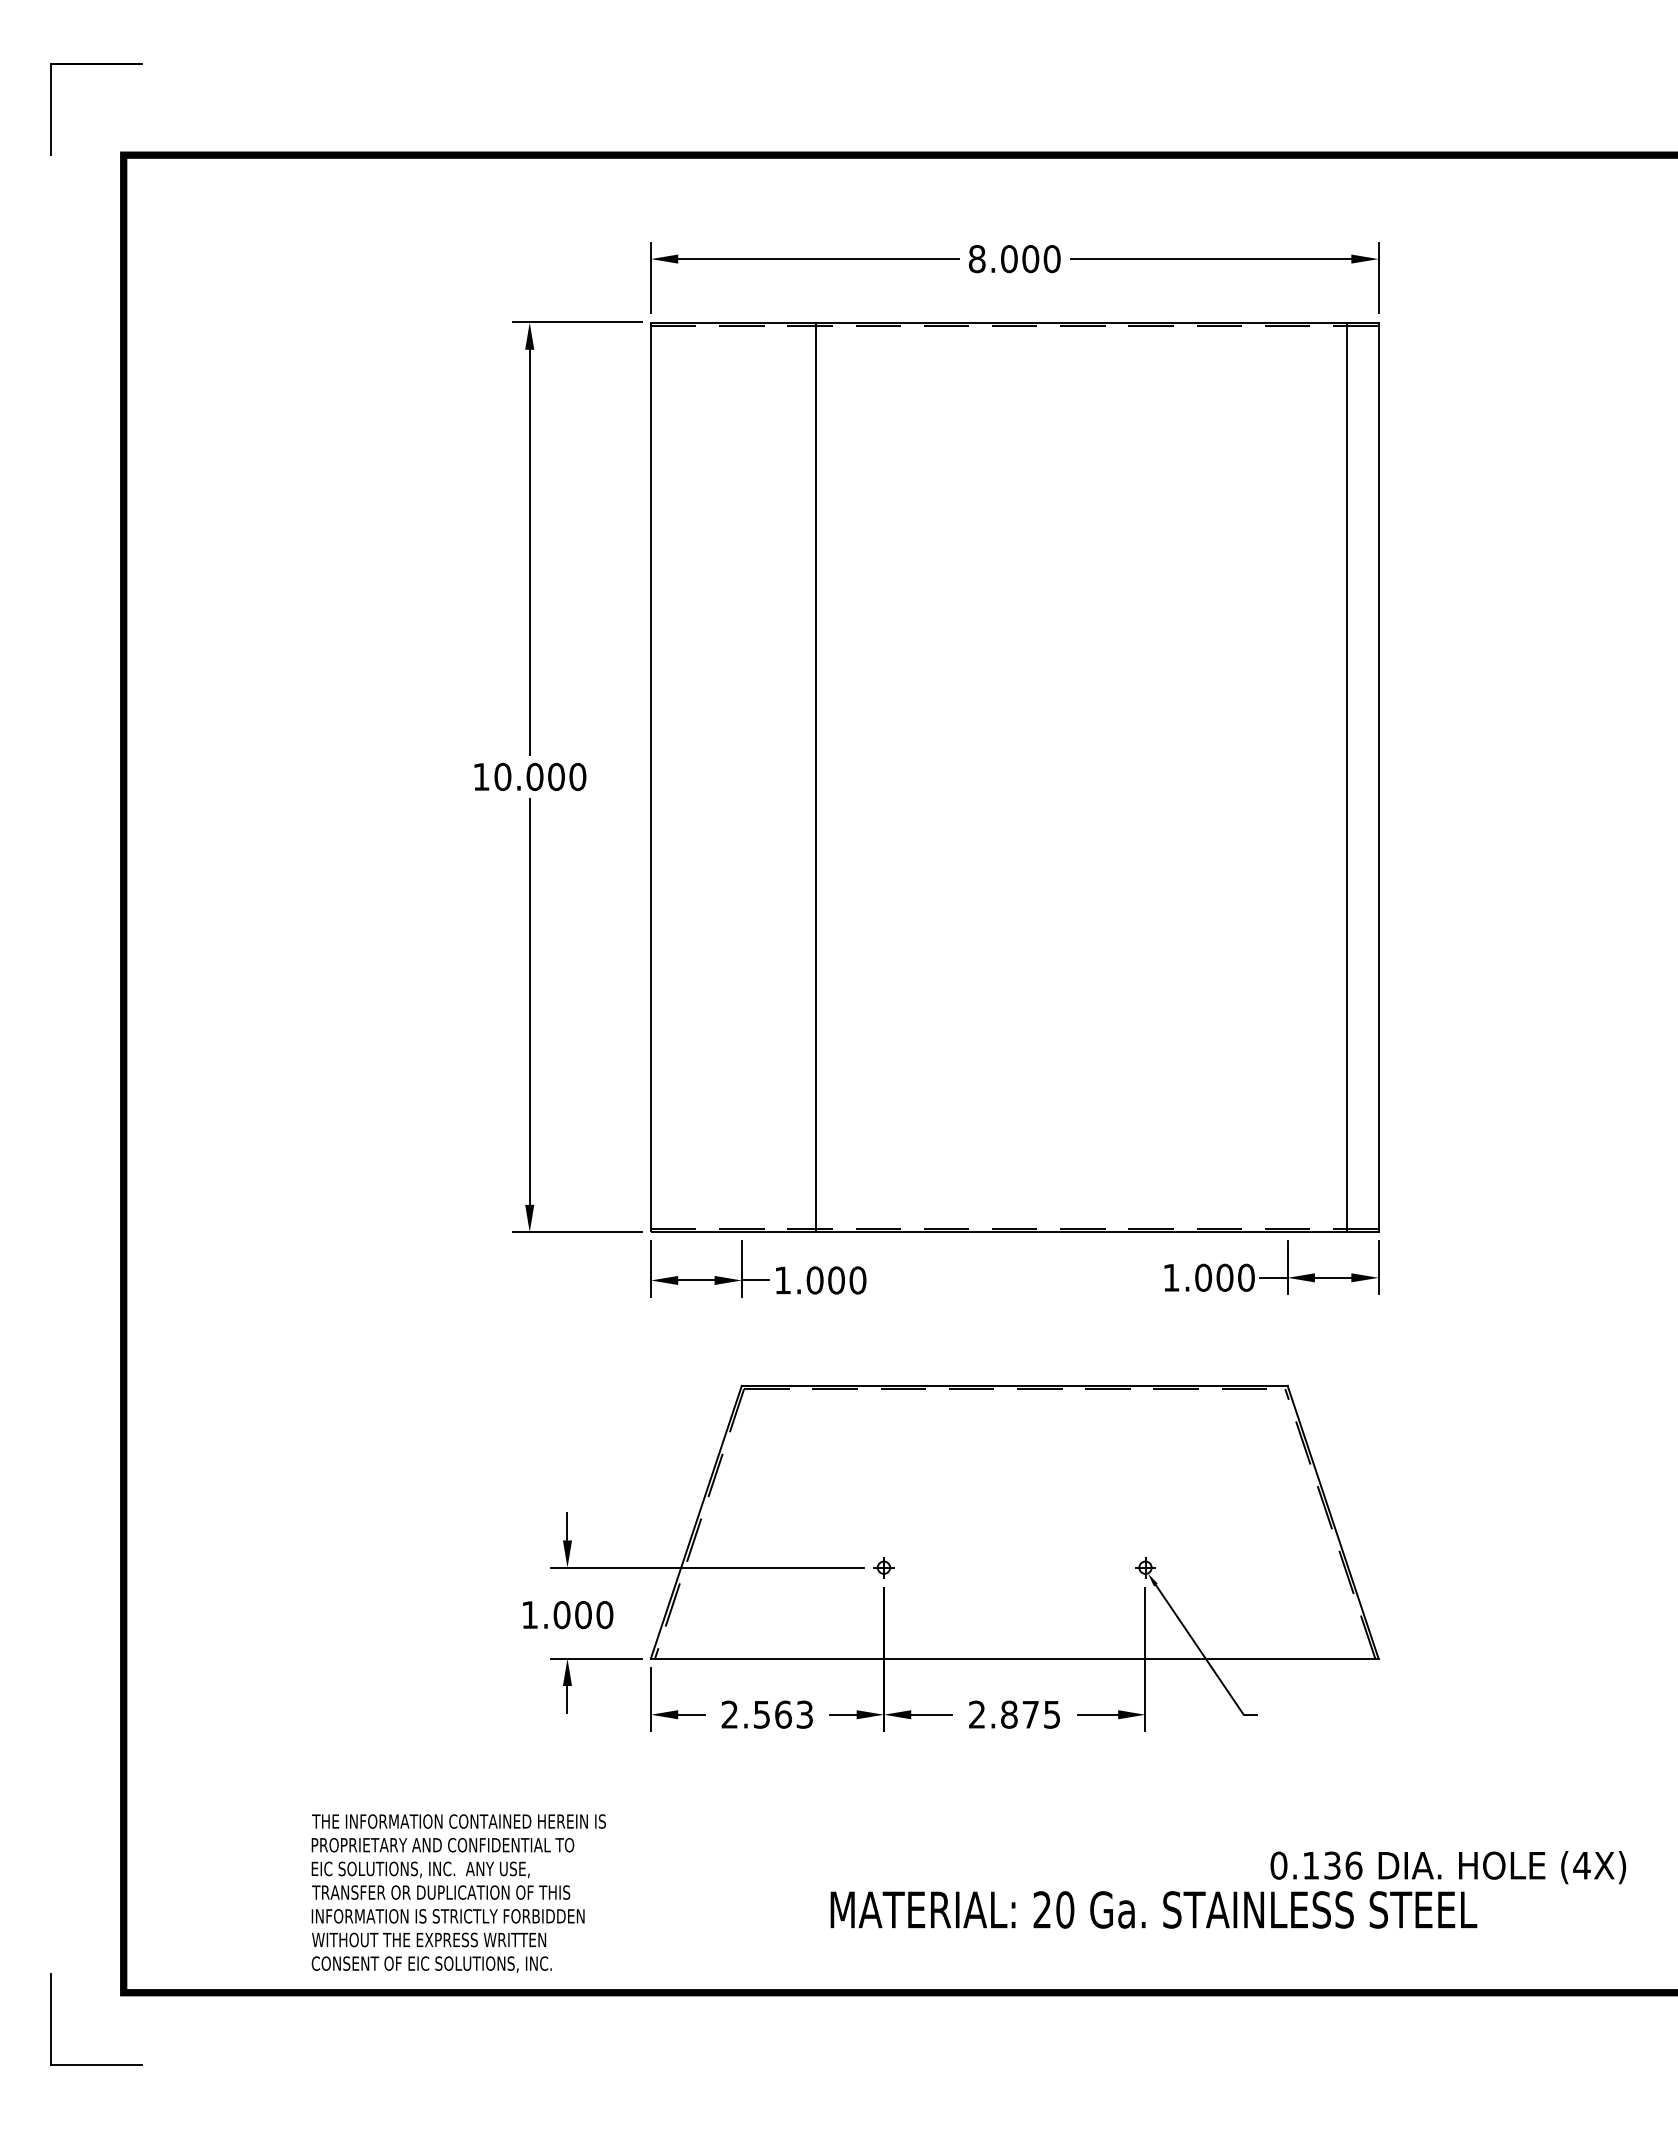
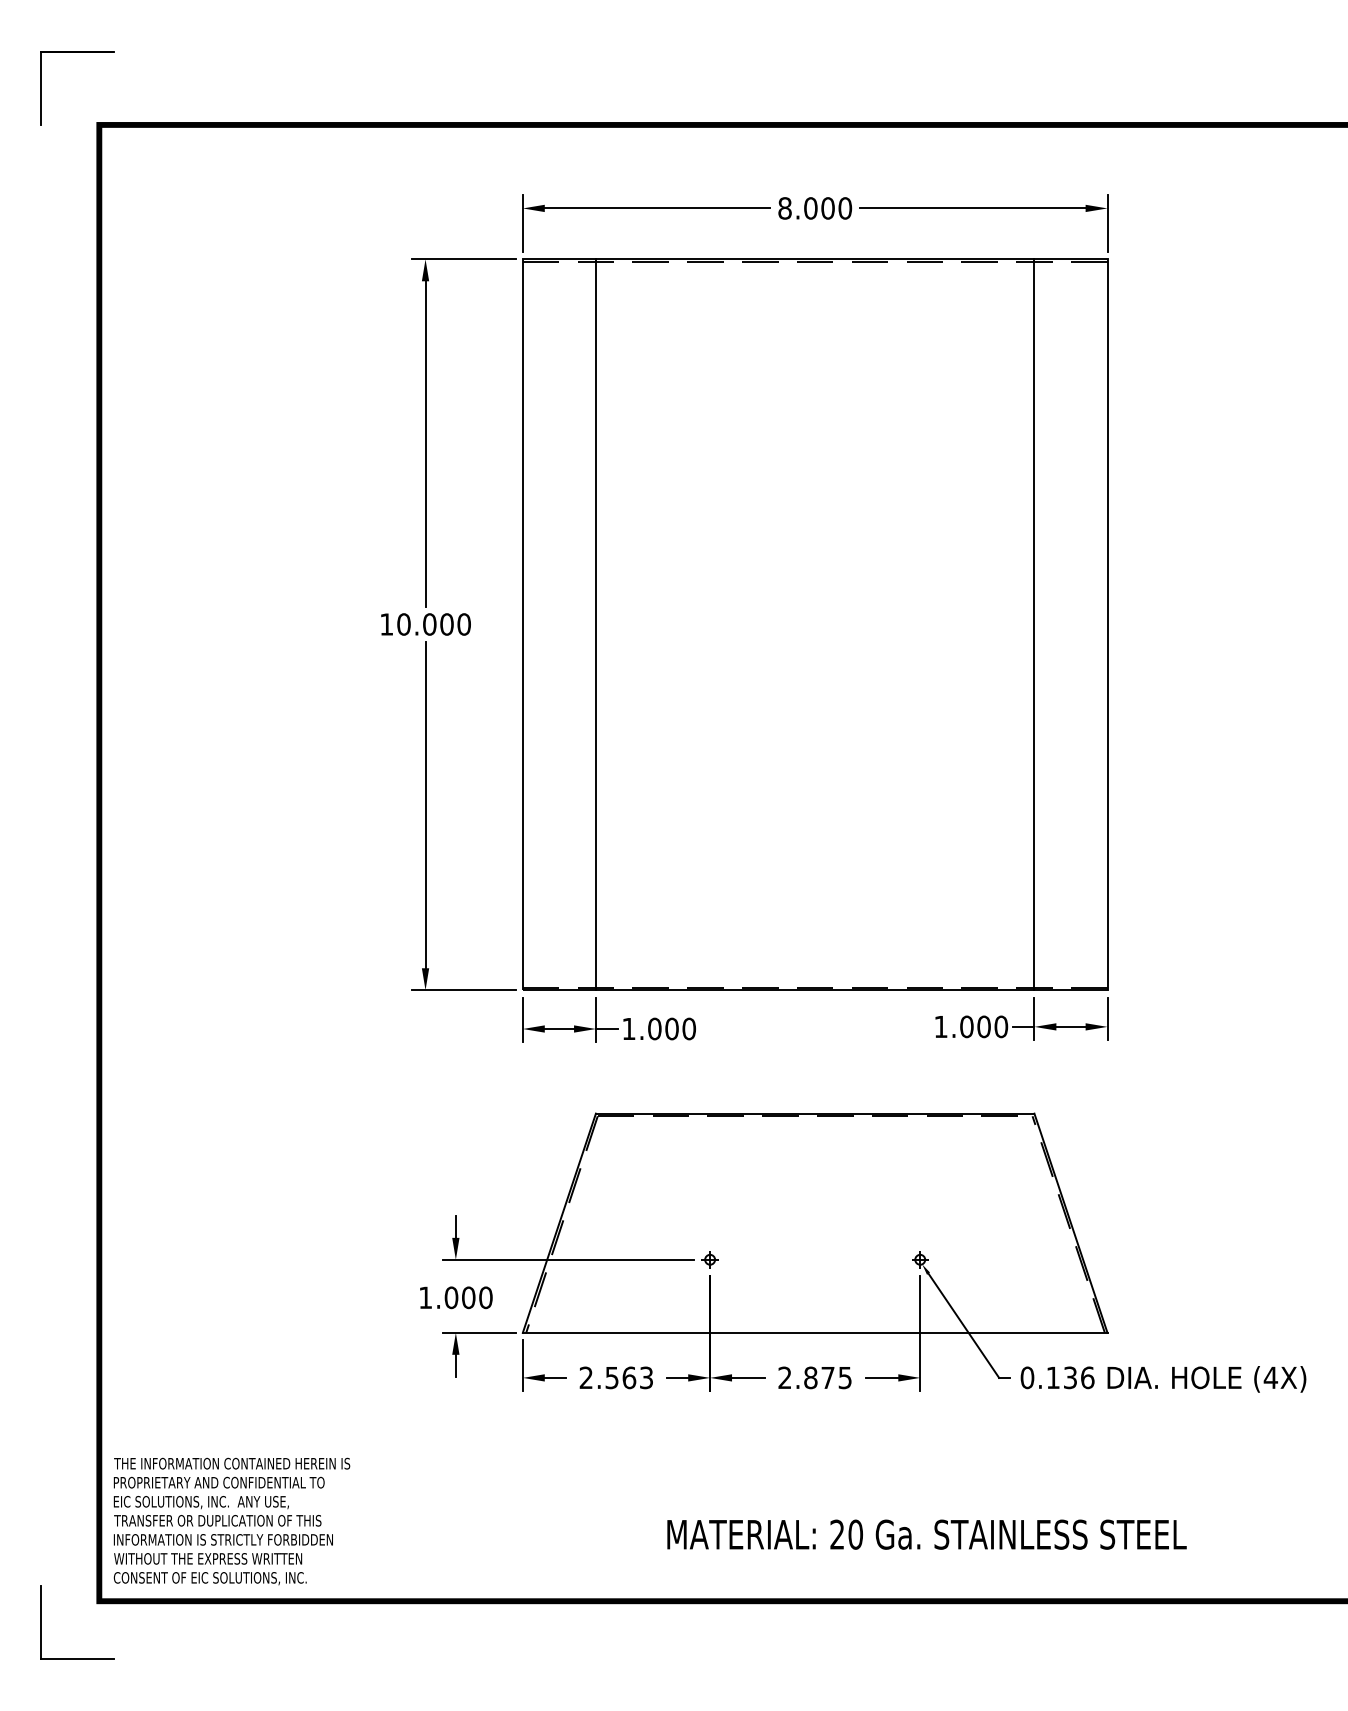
line: (815, 777) -> (595, 624), moved
line: (1346, 777) -> (1034, 624), moved
text: (1448, 1867) -> (1163, 1379), moved
text: (458, 1893) -> (231, 1521), moved

